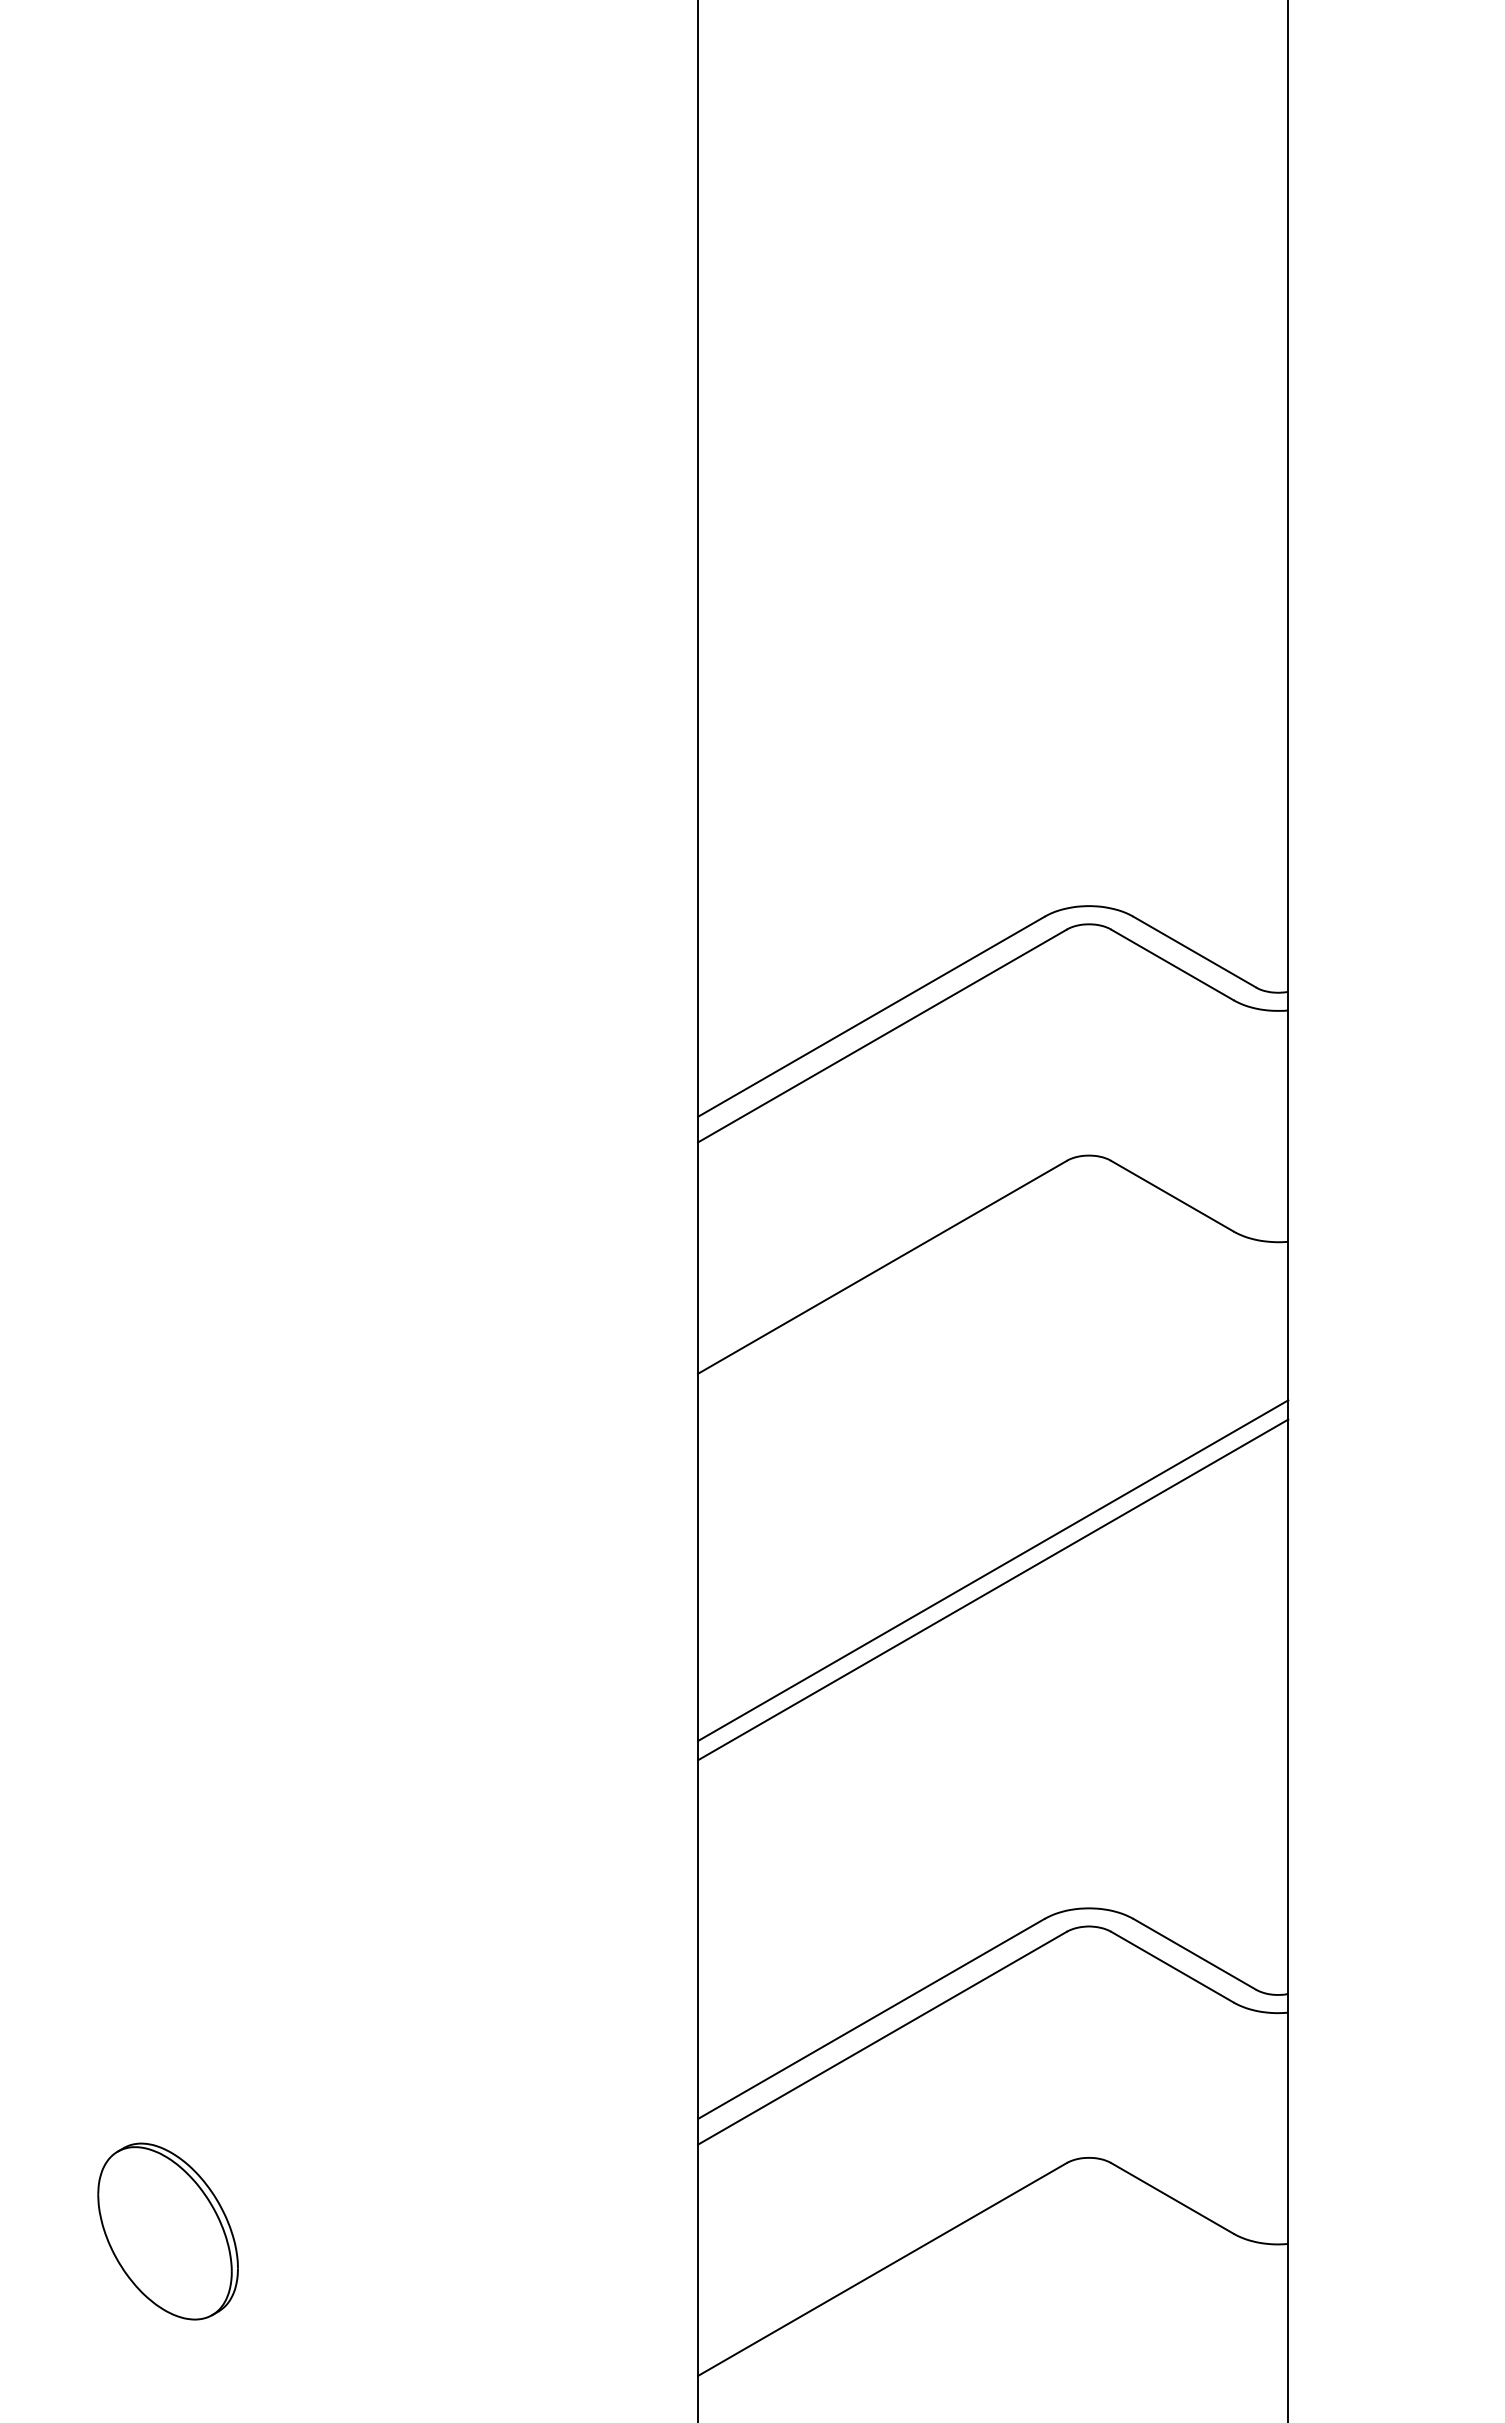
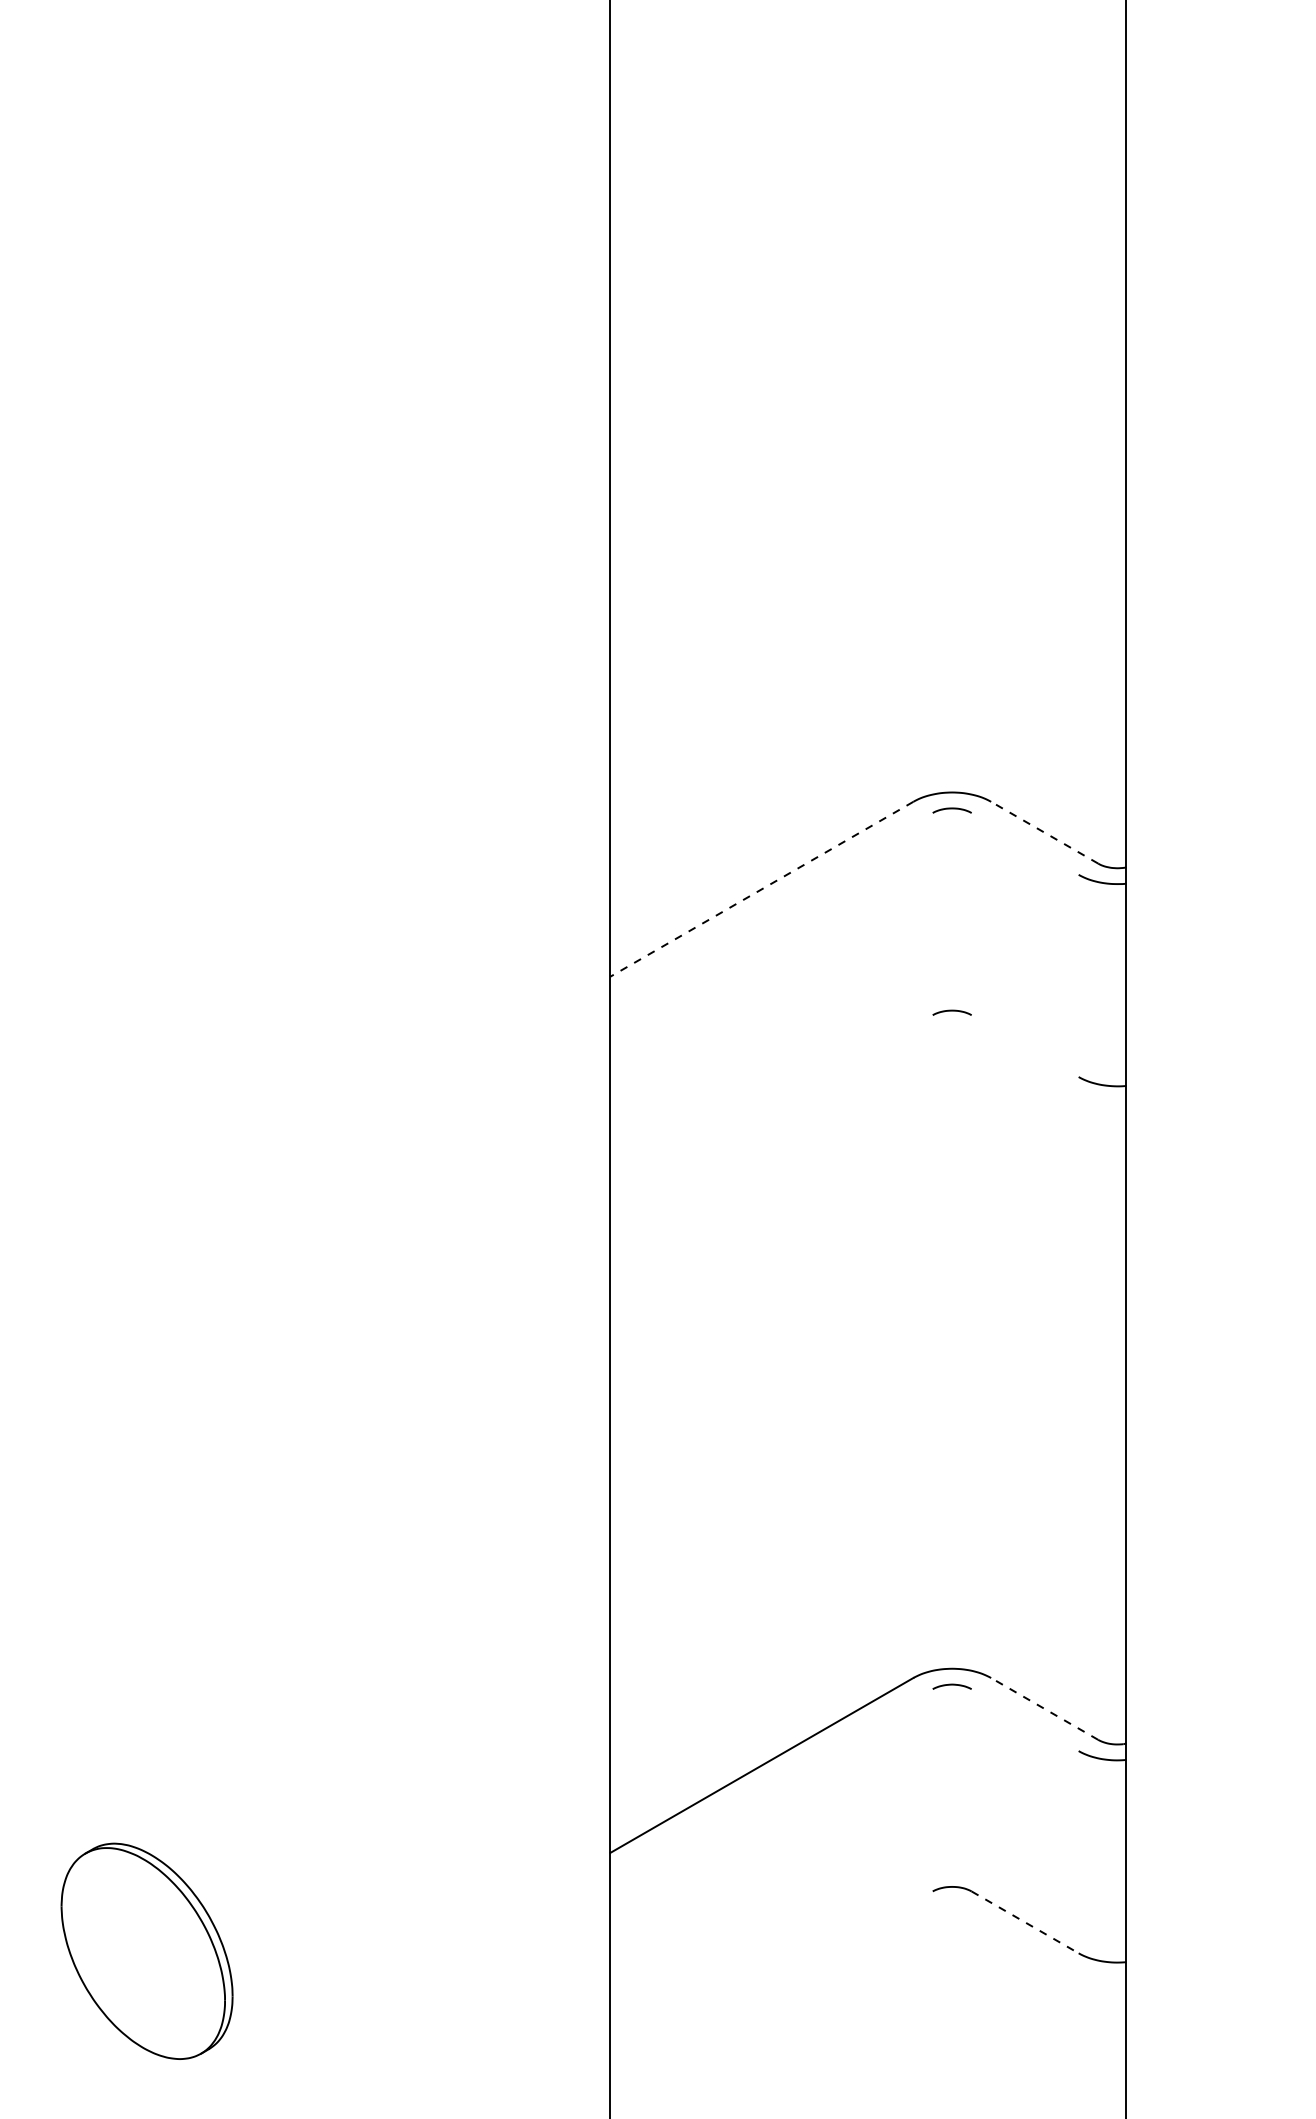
line: (1194, 952) -> (1044, 833), solid -> dashed
line: (1172, 964) -> (1025, 843), removed
line: (870, 1017) -> (761, 889), solid -> dashed
line: (882, 1035) -> (771, 905), removed
line: (1172, 1195) -> (1025, 1045), removed
line: (882, 1266) -> (771, 1107), removed
line: (993, 1570) -> (868, 1373), removed
line: (993, 1589) -> (868, 1389), removed
line: (1194, 1954) -> (1044, 1709), solid -> dashed
line: (1172, 1966) -> (1025, 1719), removed
line: (882, 2037) -> (771, 1781), removed
line: (1172, 2198) -> (1025, 1922), solid -> dashed
part: (167, 2231) -> (146, 1951), size x1.4
line: (882, 2269) -> (771, 1984), removed

